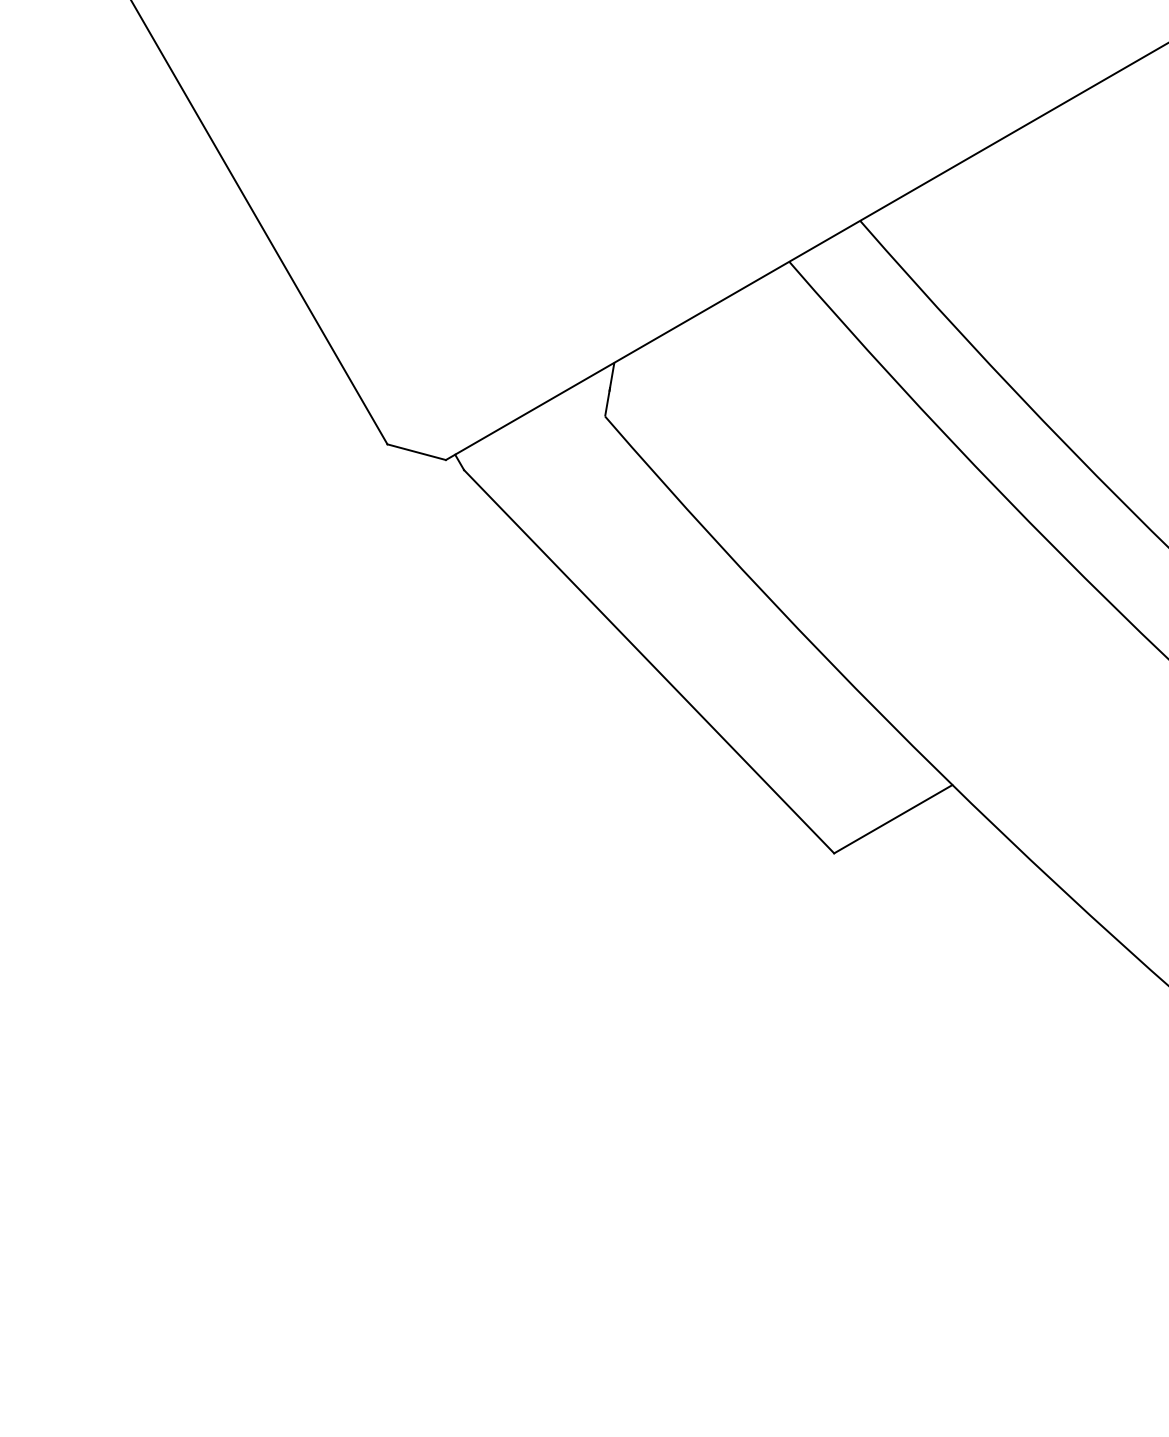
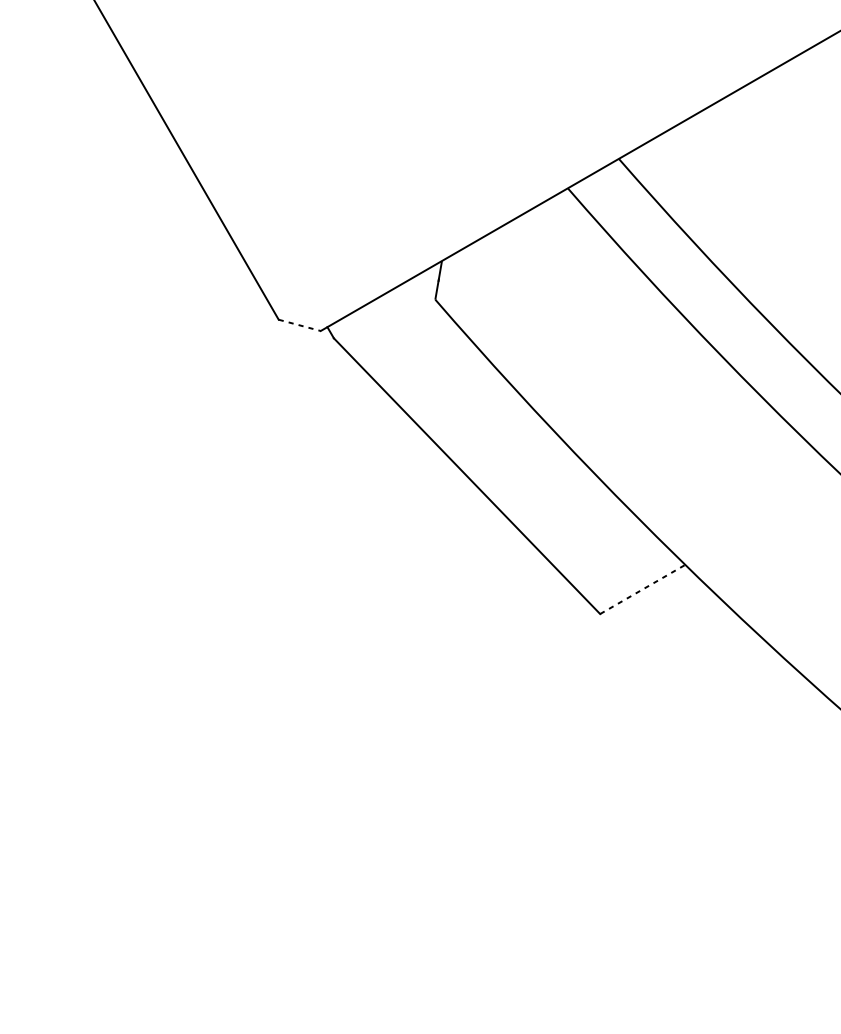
line: (417, 452) -> (300, 325), solid -> dashed
line: (893, 818) -> (642, 588), solid -> dashed

